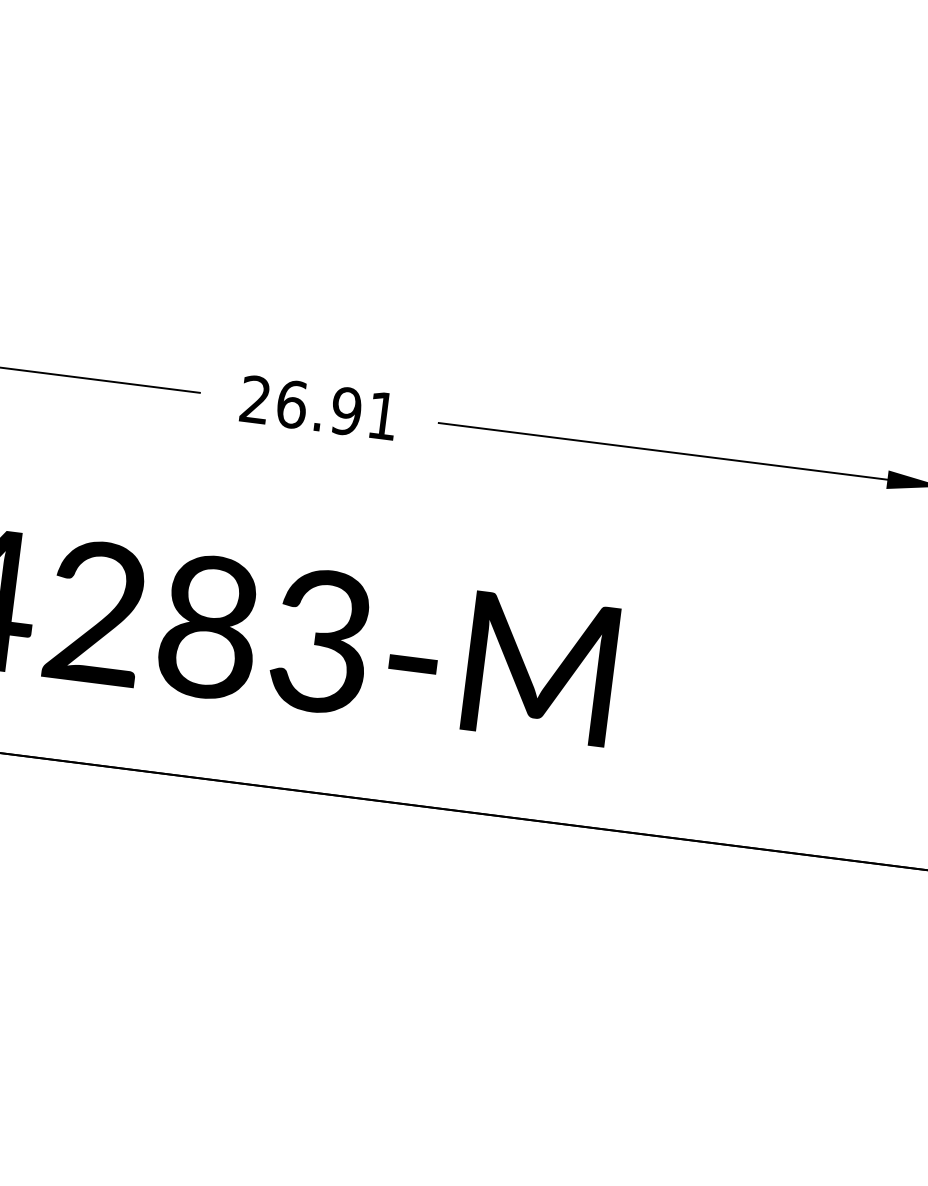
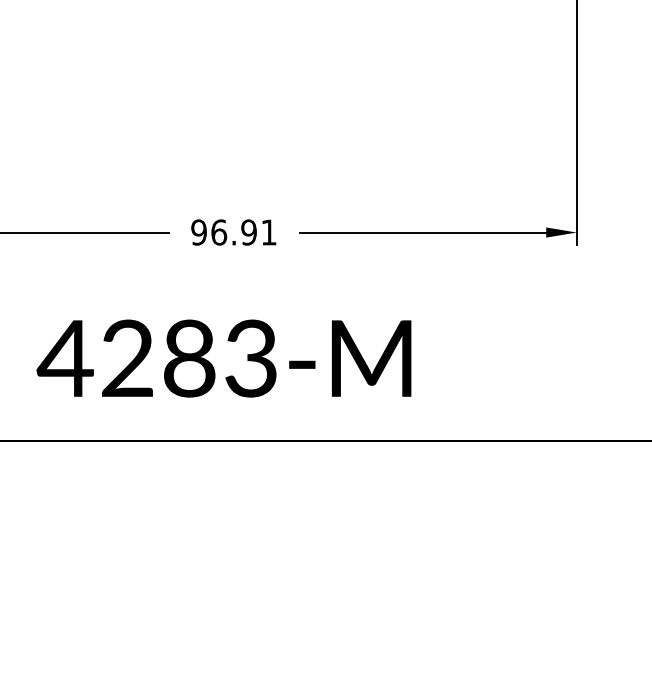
text: (254, 399) -> (198, 232), 26.91 -> 96.91

